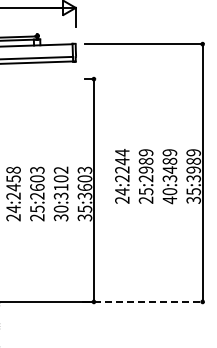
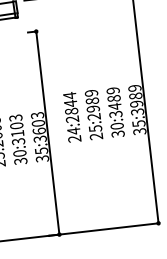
text: (61, 169) -> (16, 117), 30:3102 -> 30:3103
text: (122, 169) -> (71, 110), 24:2244 -> 24:2844
text: (169, 200) -> (117, 134), 40:3489 -> 30:3489
line: (143, 301) -> (104, 229), dashed -> solid

